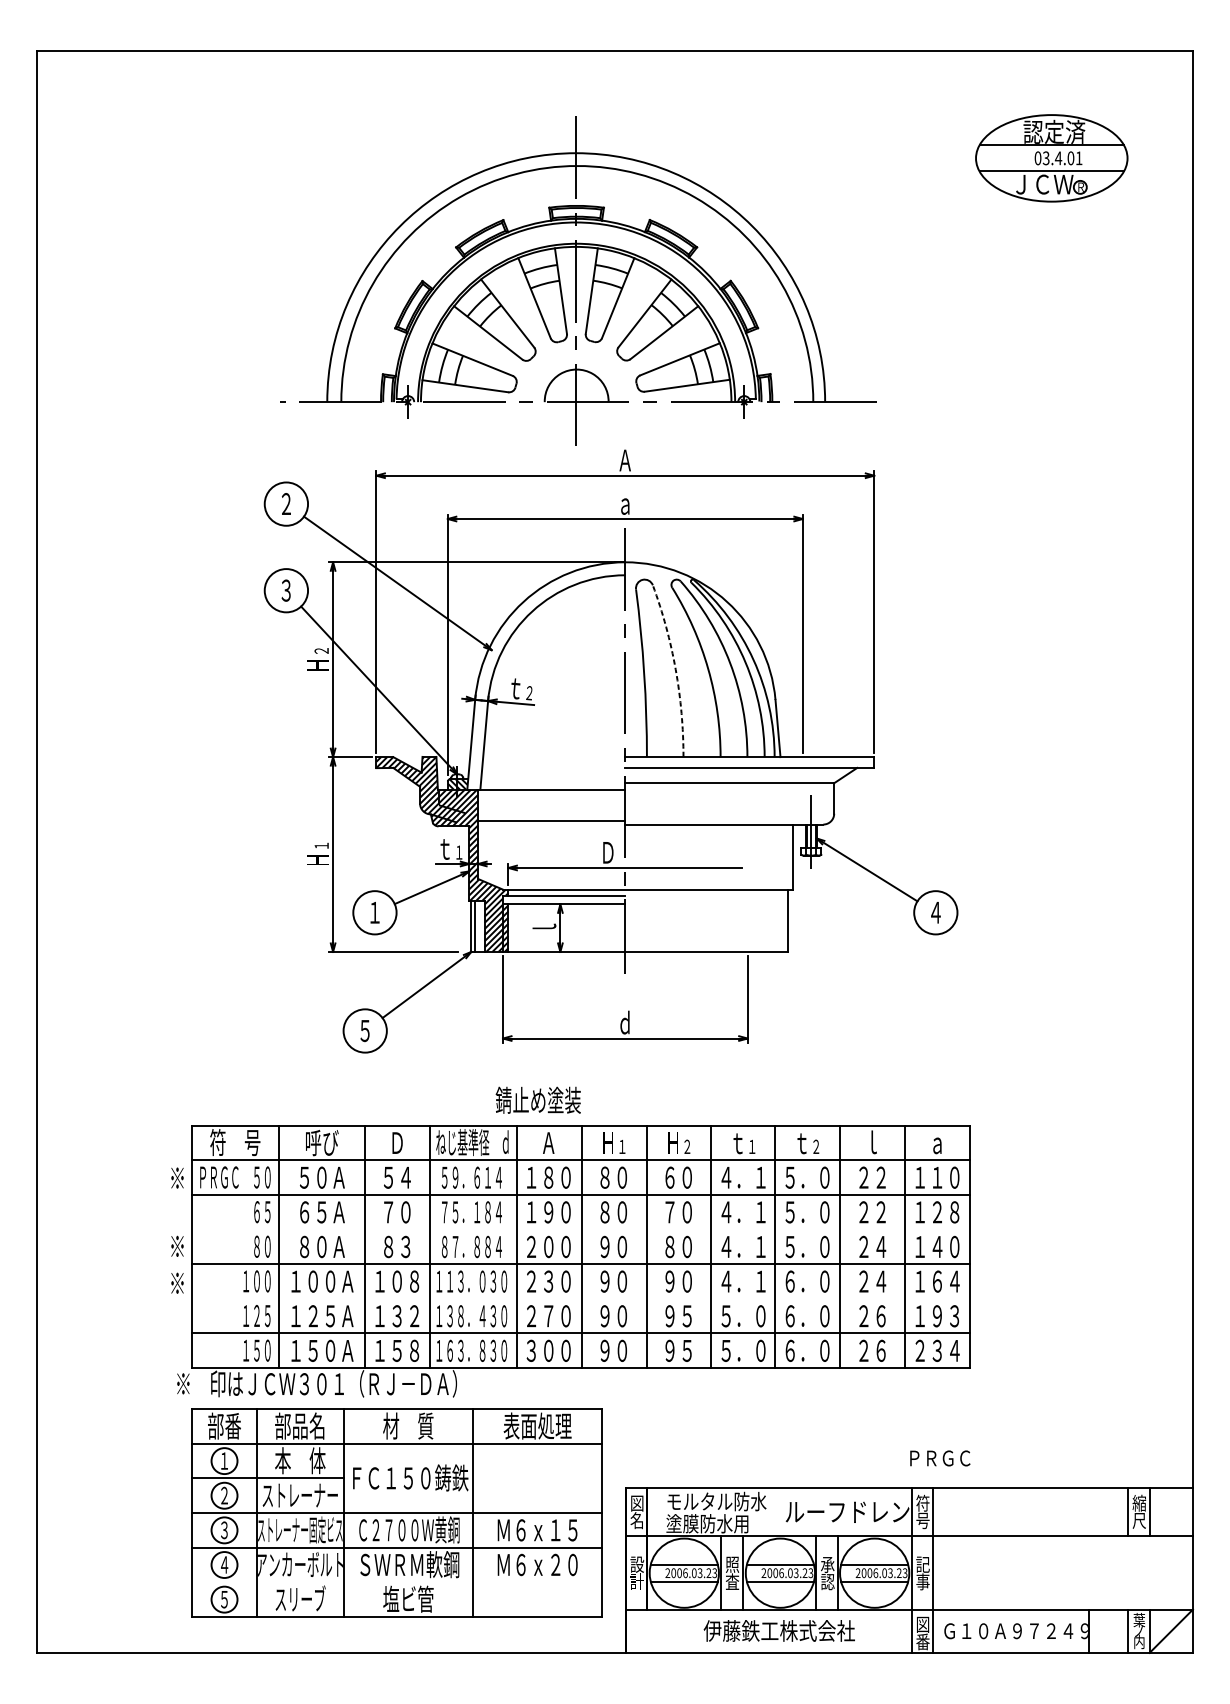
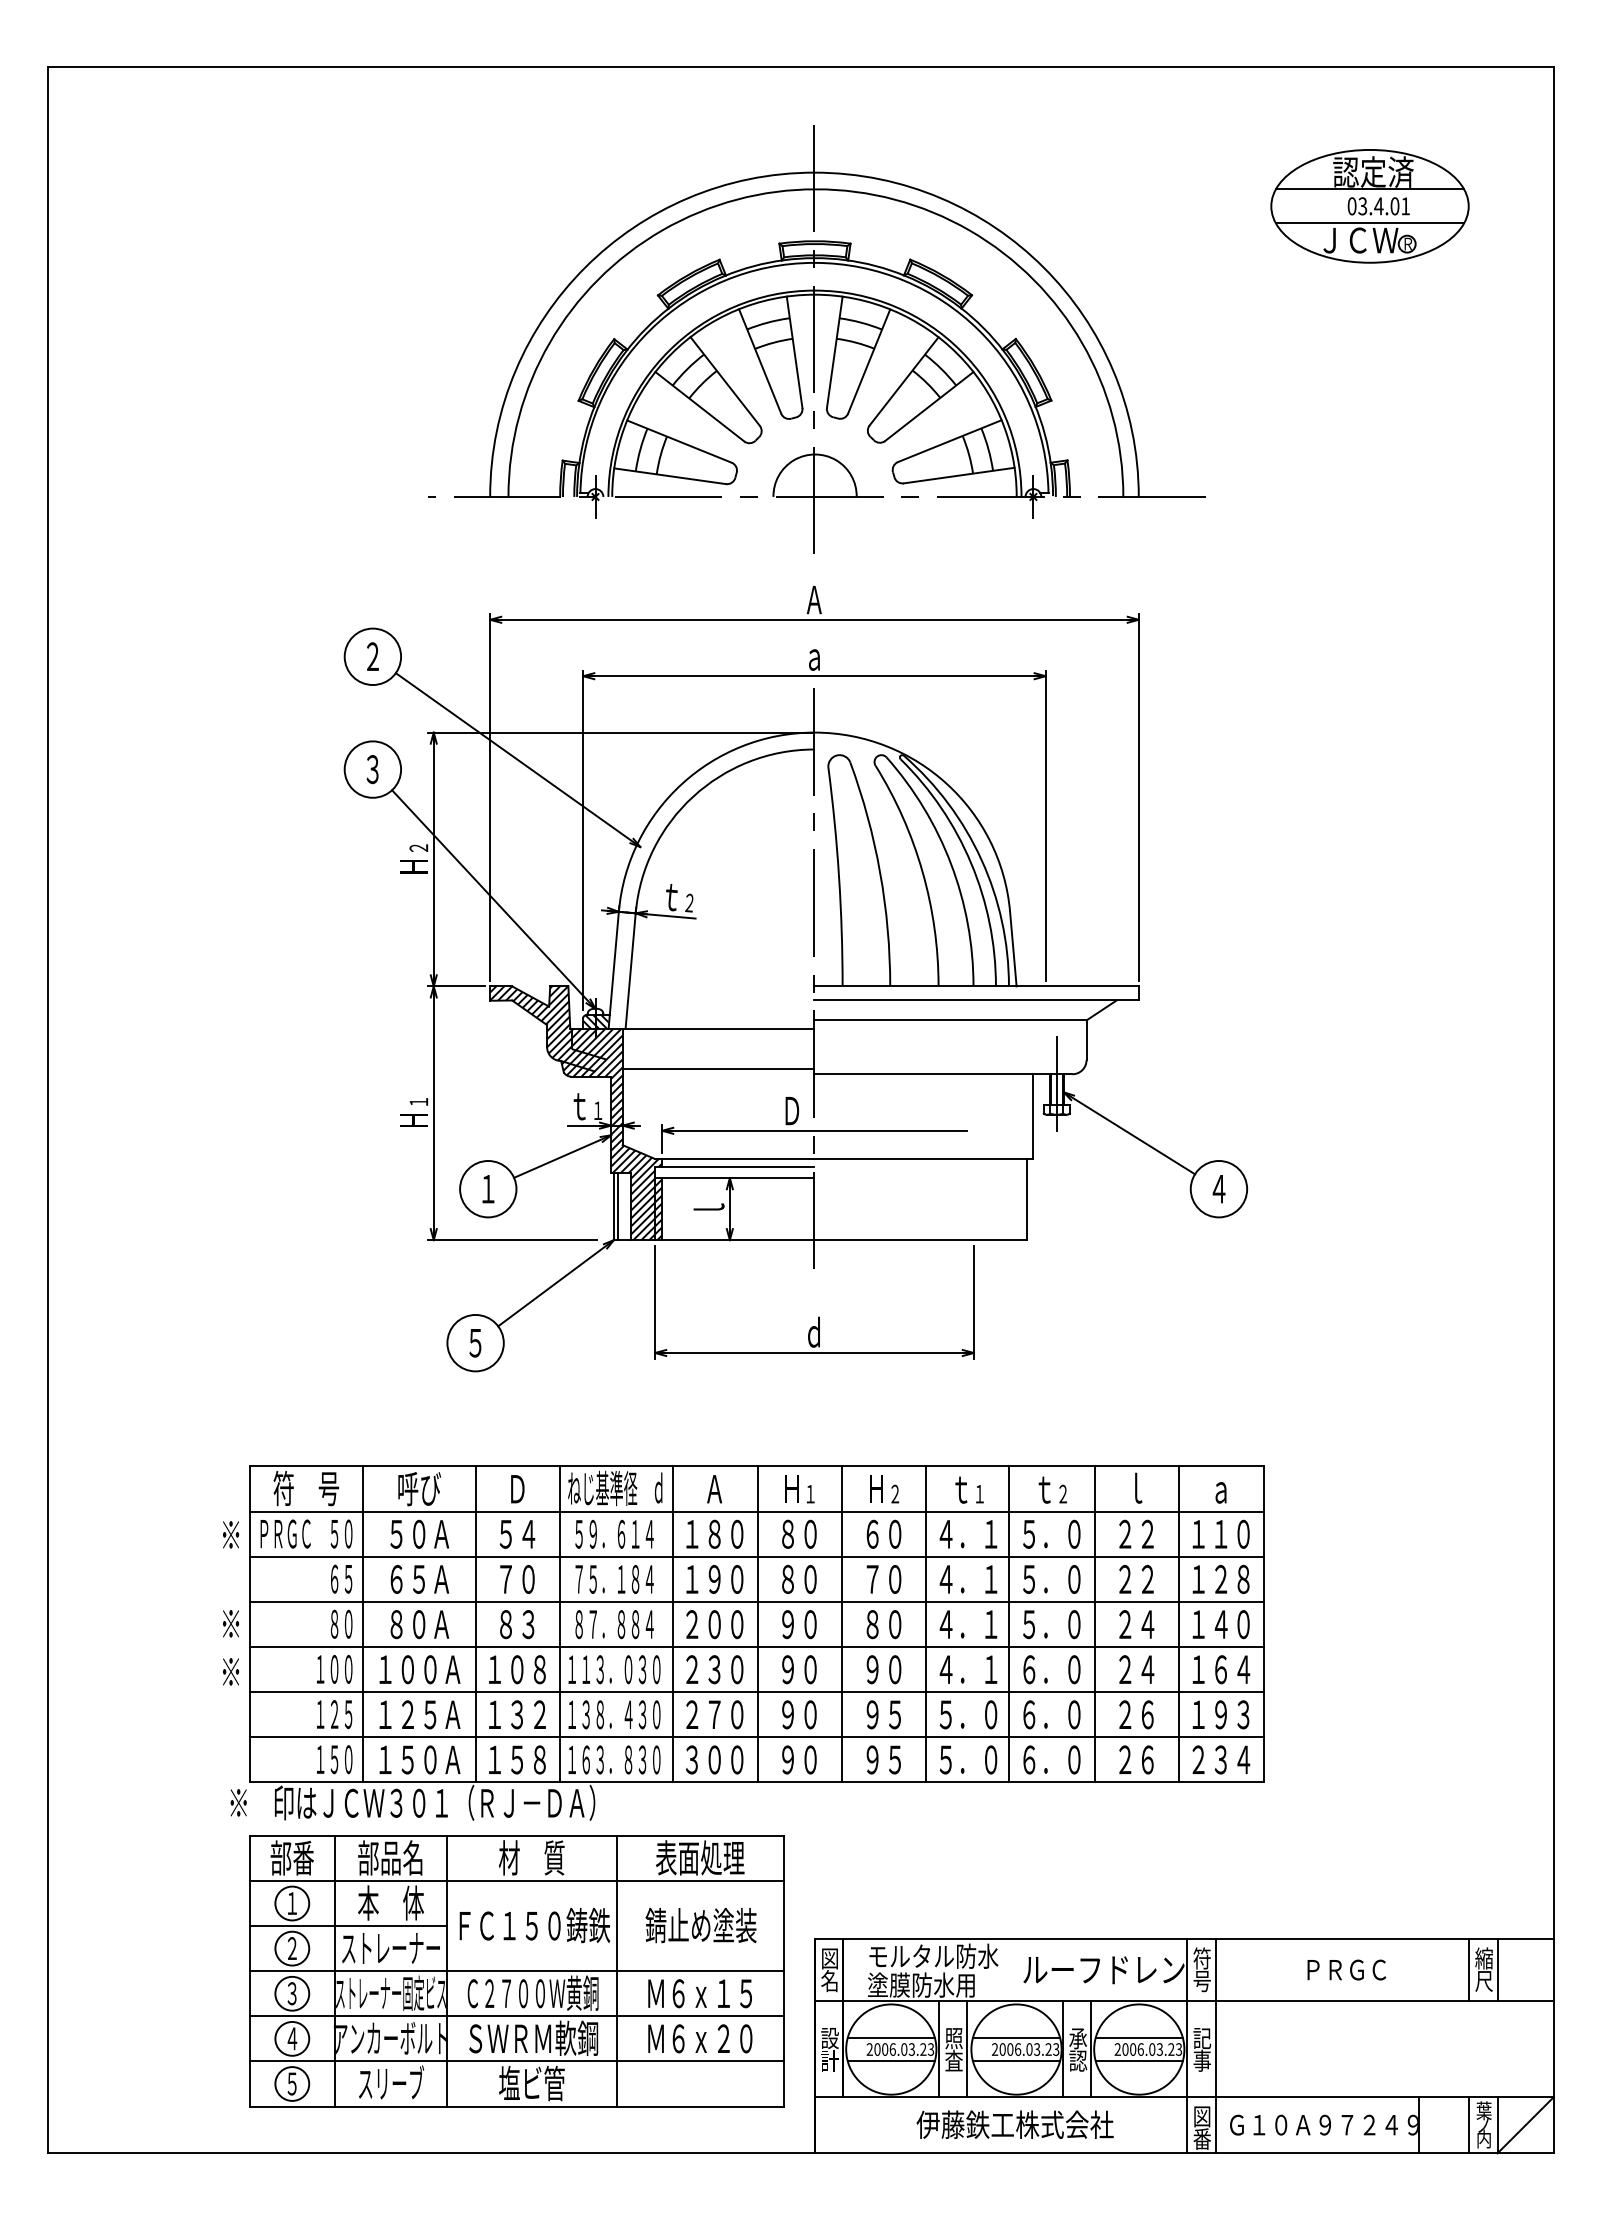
part: (577, 281) -> (816, 339), moved
arc: (676, 669) -> (880, 872), dashed -> solid
text: (537, 1100) -> (700, 1925), moved
line: (580, 1229) -> (756, 1601), added
line: (580, 1299) -> (756, 1692), added
text: (940, 1458) -> (1346, 1969), moved
line: (396, 1582) -> (516, 2061), added

